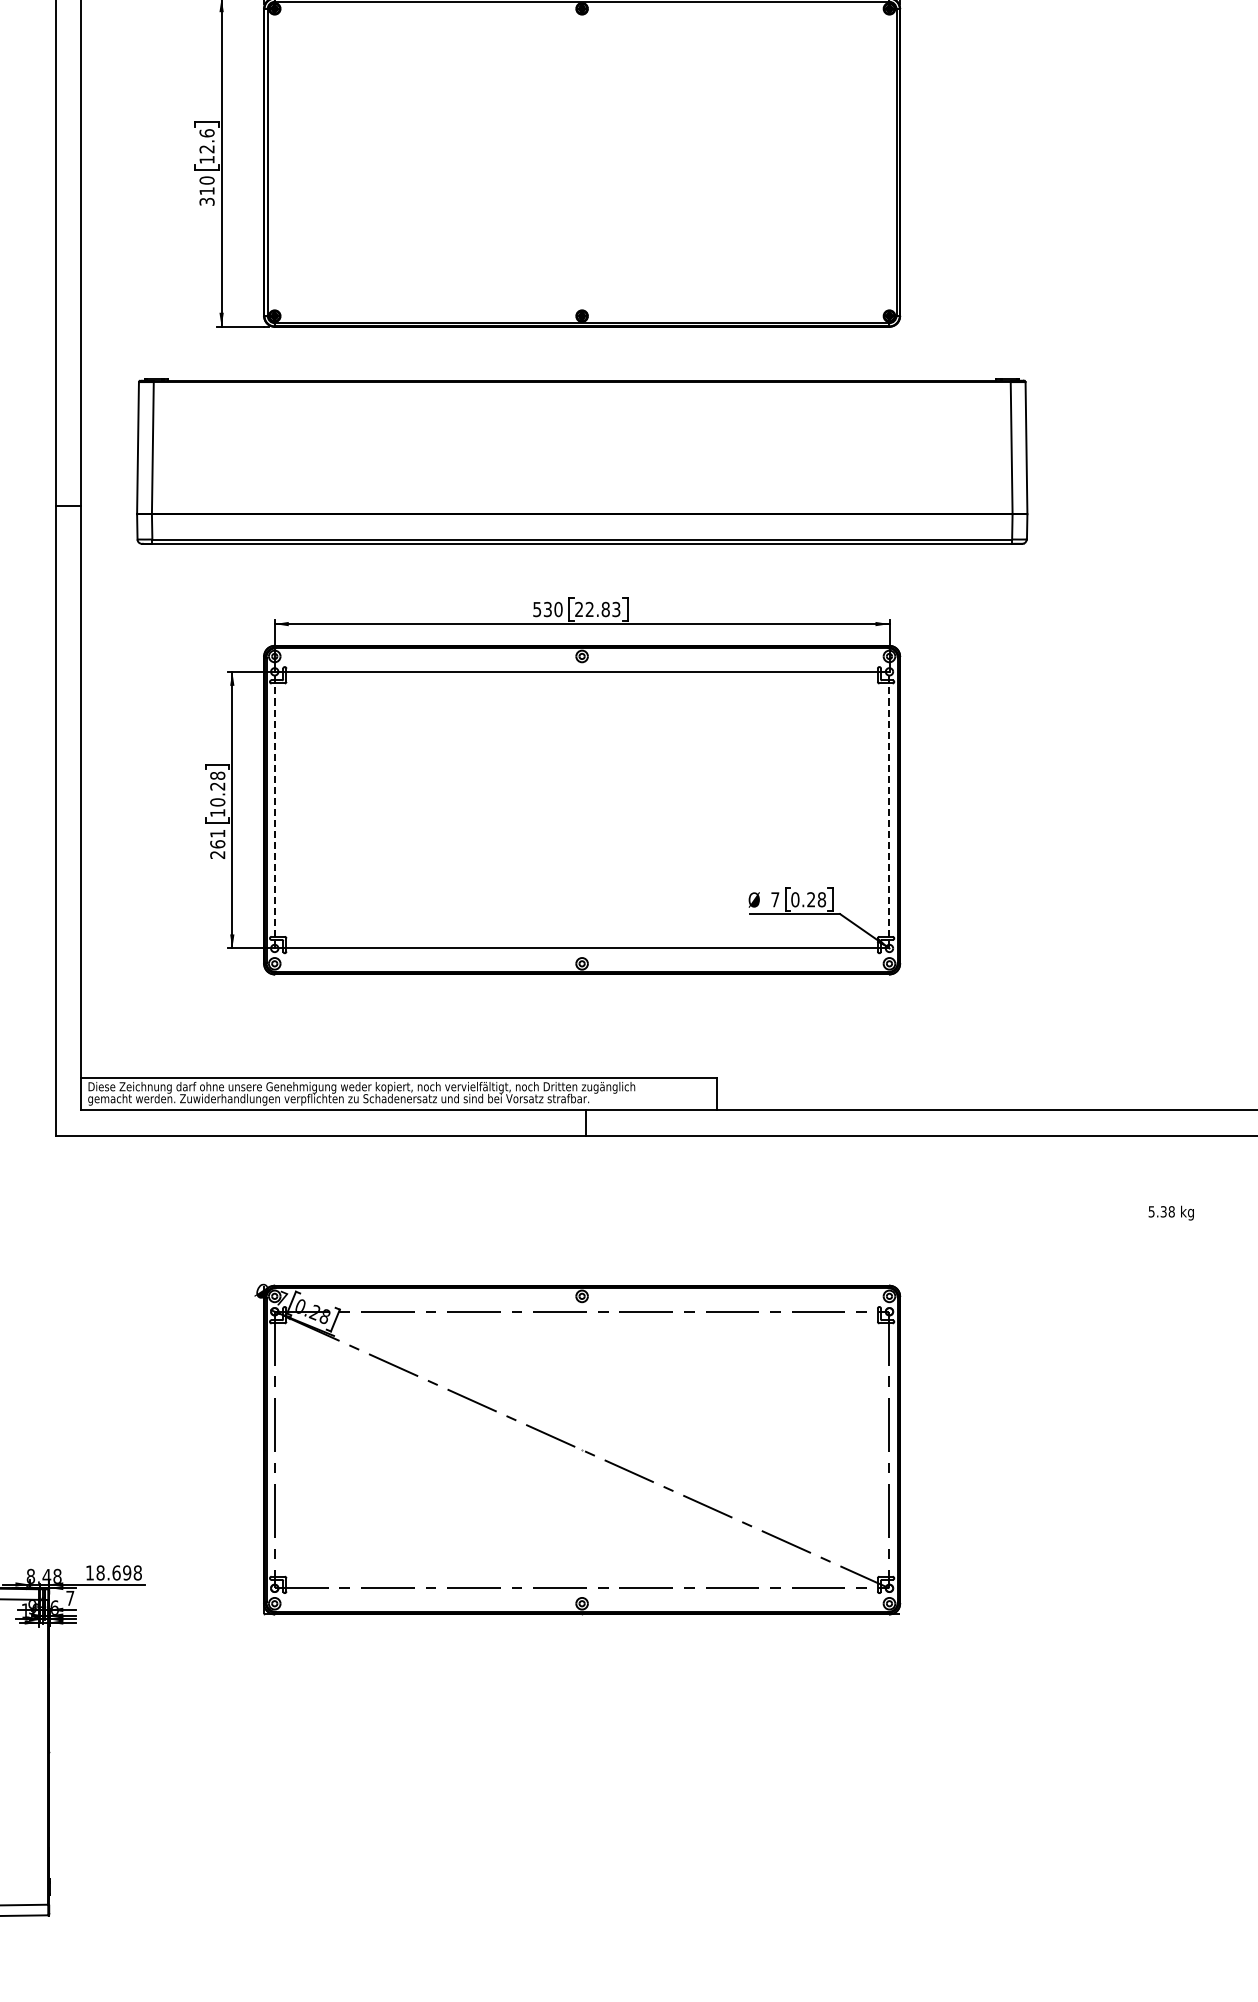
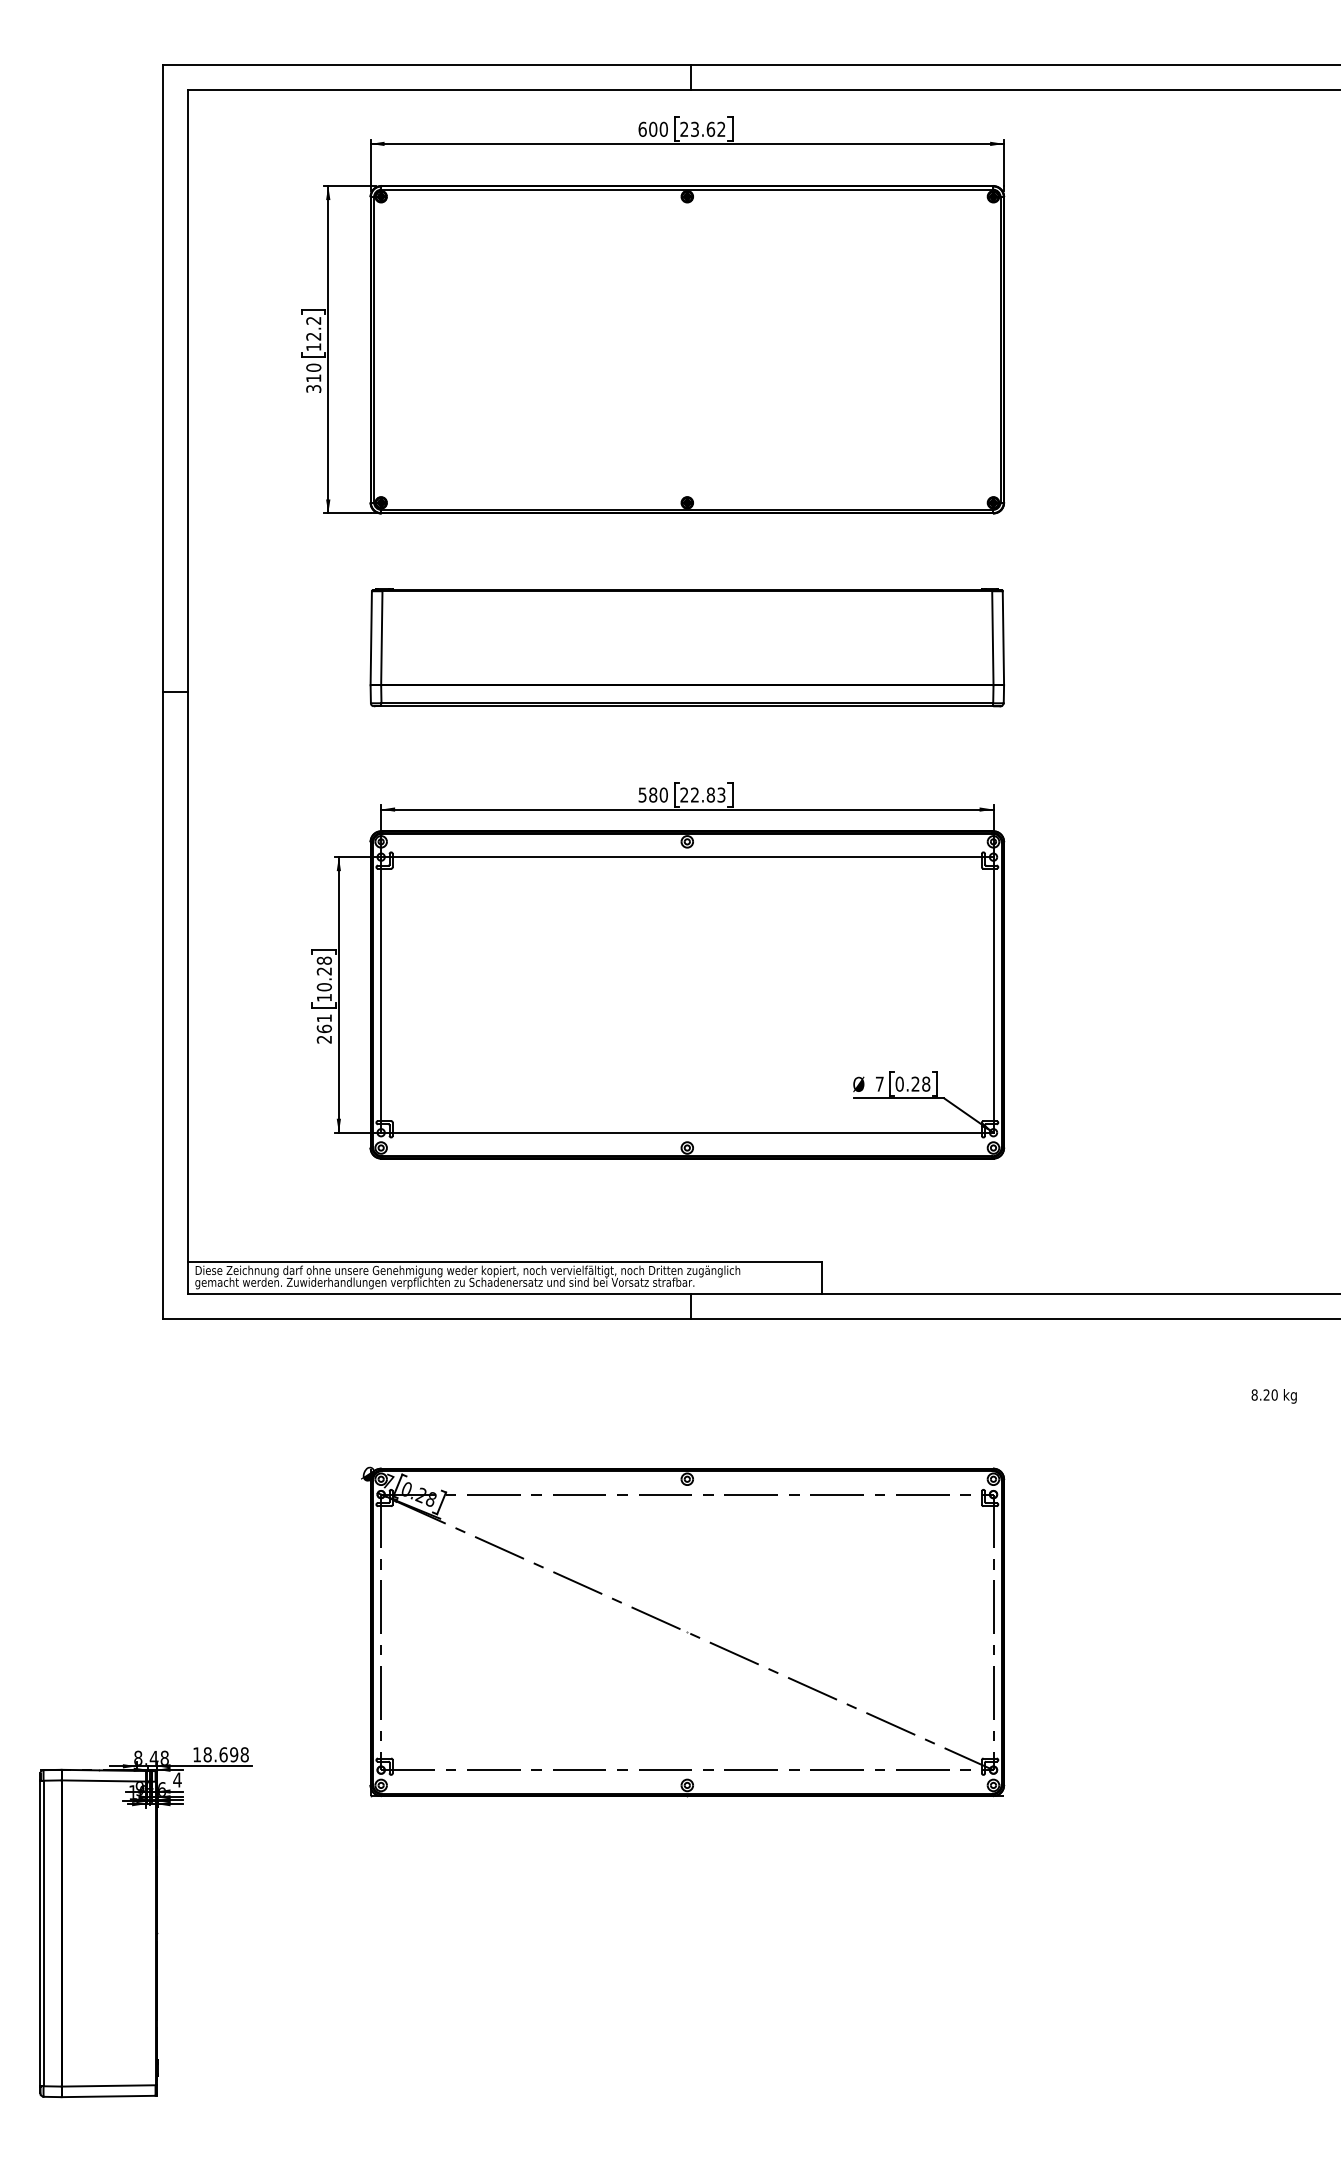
text: (206, 133) -> (313, 320), 12.6 -> 12.2
part: (581, 461) -> (686, 647), size x0.71
text: (548, 608) -> (653, 794), 530 -> 580
line: (275, 809) -> (381, 994), dashed -> solid
line: (889, 809) -> (993, 994), dashed -> solid
text: (1161, 1211) -> (1264, 1394), 5.38 -> 8.20
text: (70, 1597) -> (177, 1779), 7 -> 4

